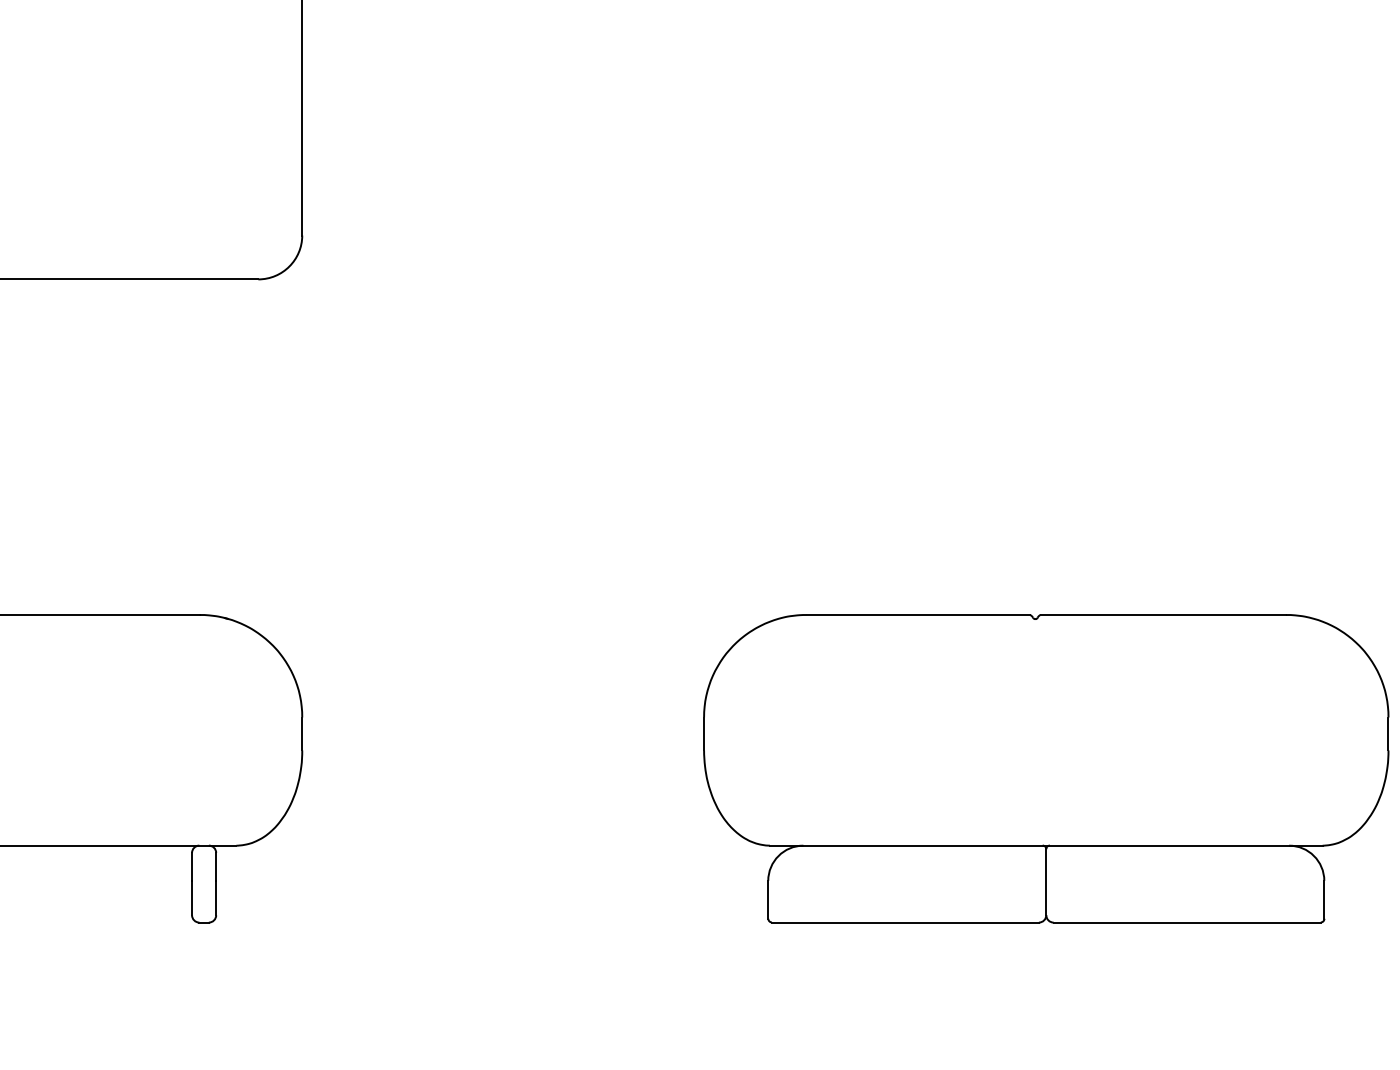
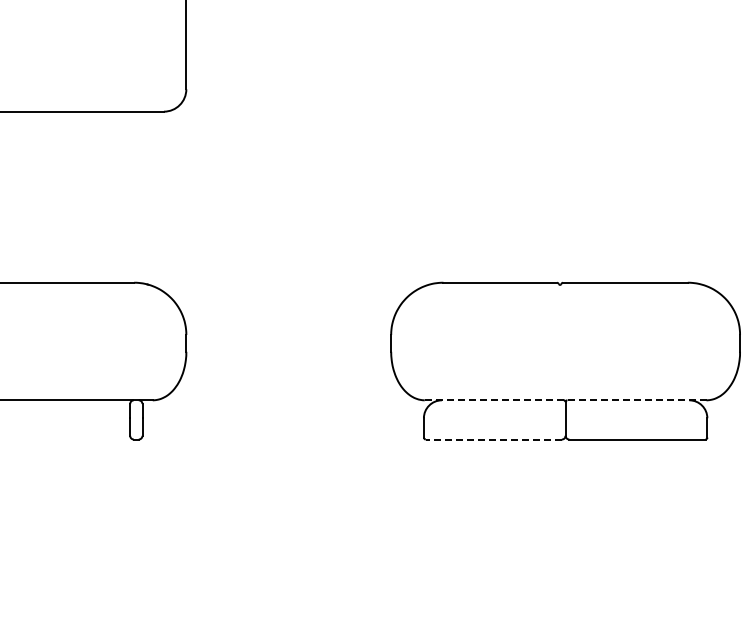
line: (1046, 845) -> (565, 400), solid -> dashed
line: (904, 922) -> (493, 439), solid -> dashed

